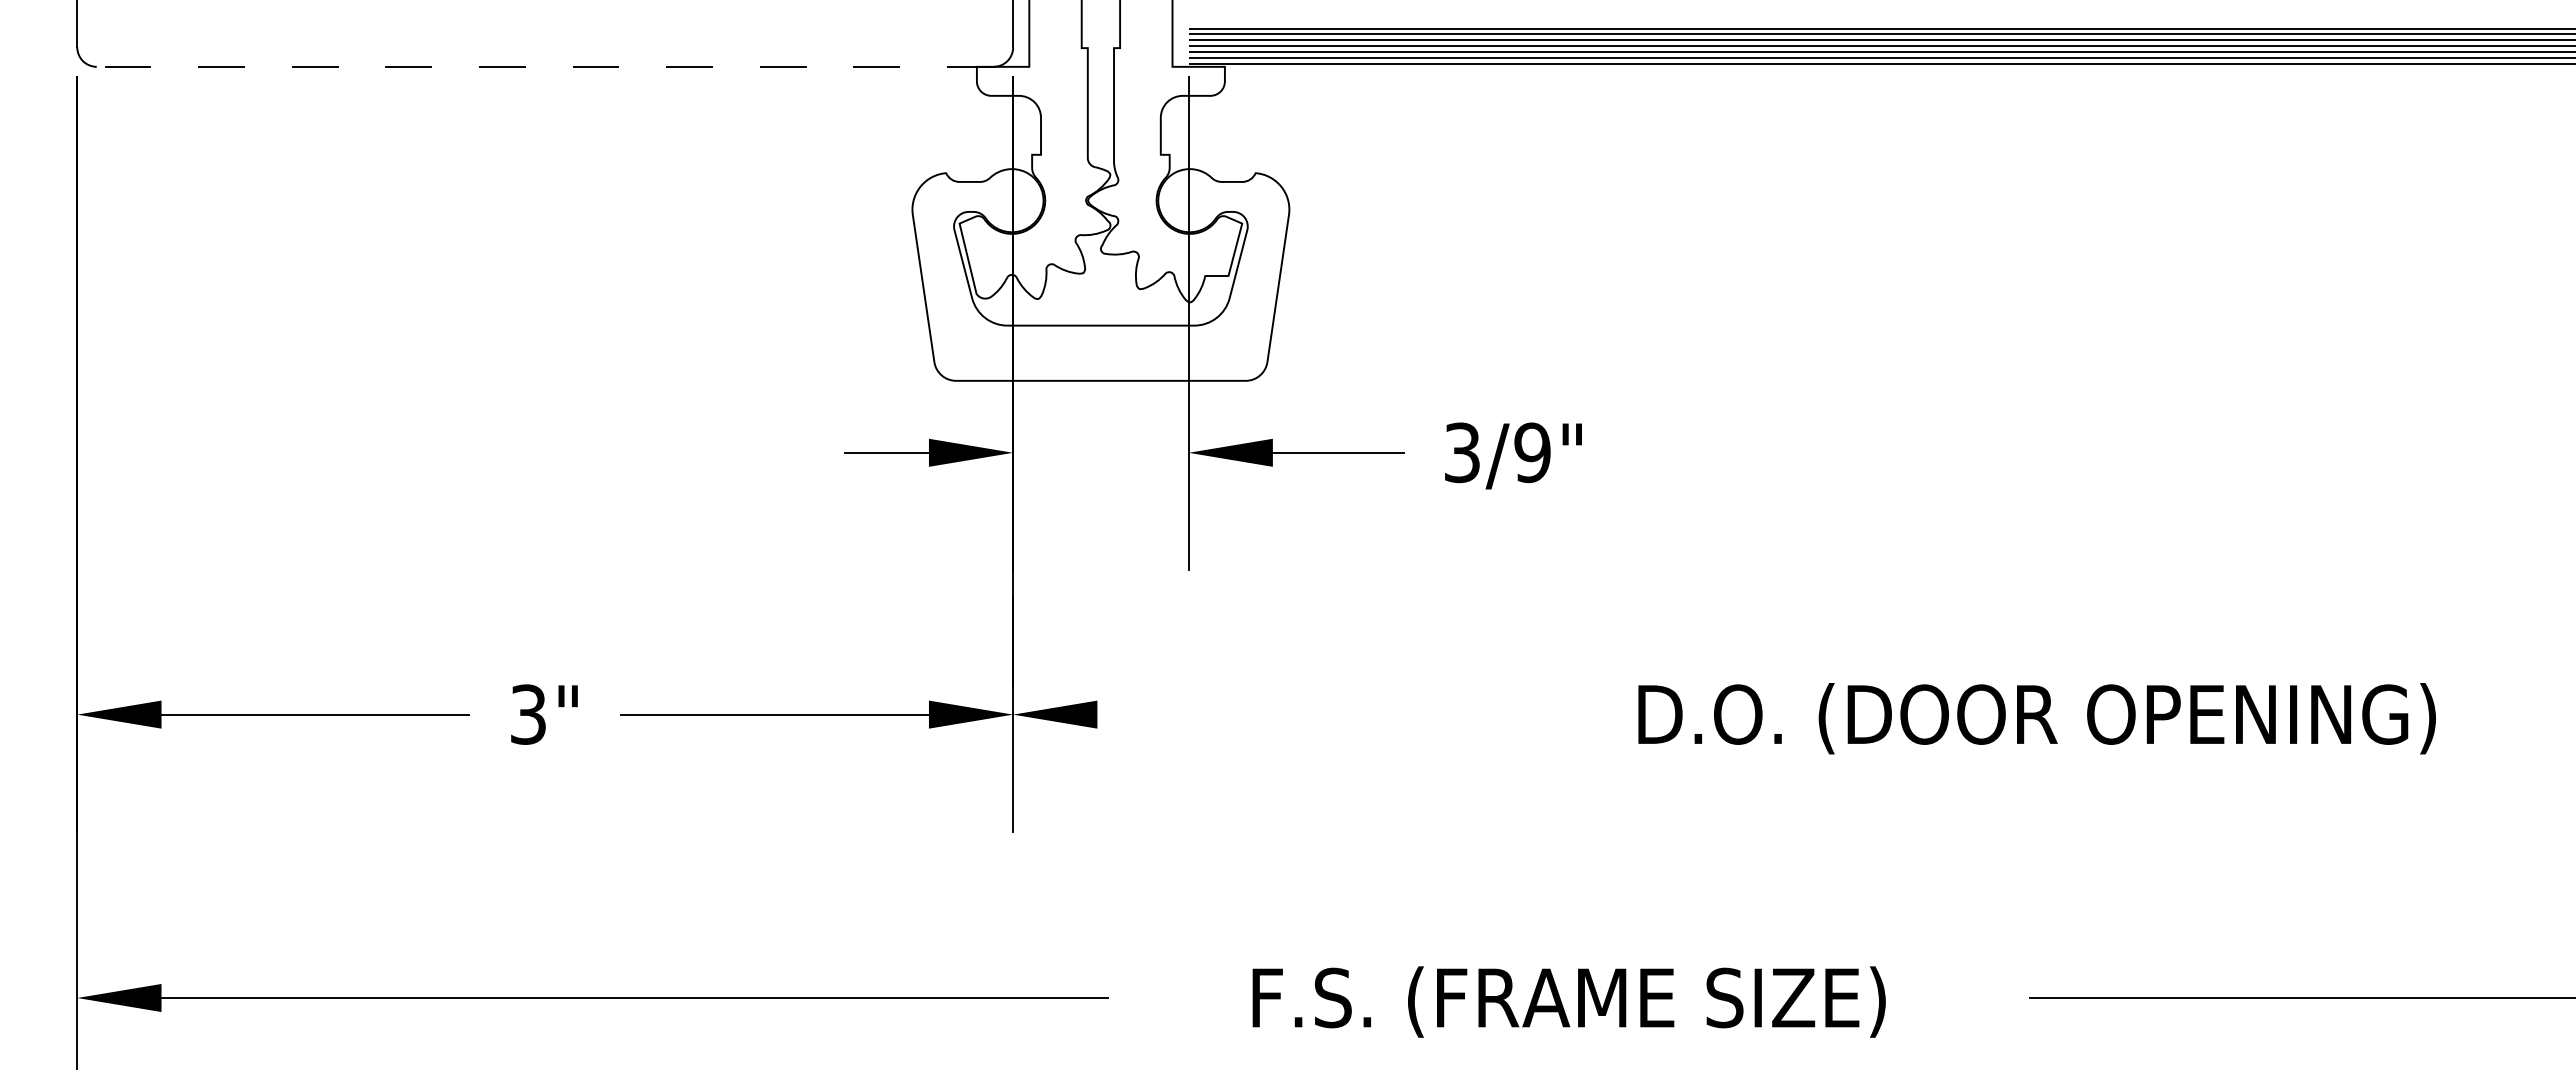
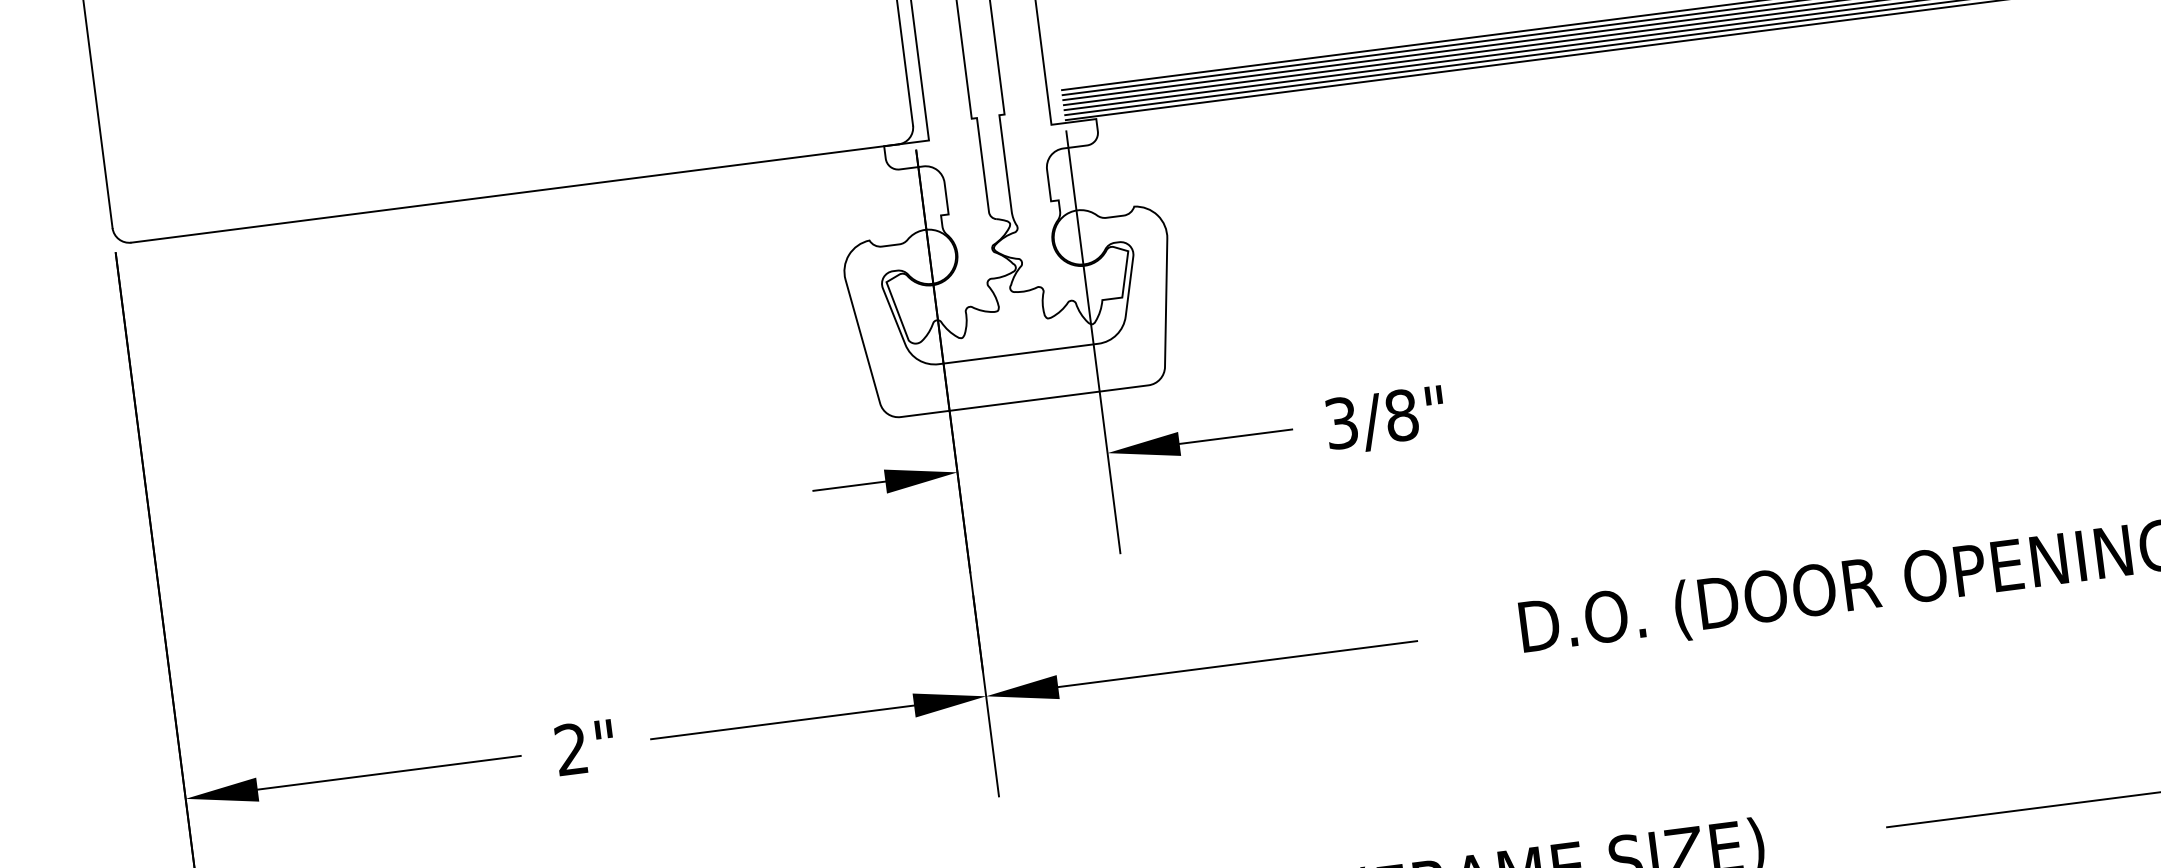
line: (544, 66) -> (514, 193), dashed -> solid
text: (1532, 452) -> (1401, 415), 3/9" -> 3/8"
text: (528, 714) -> (571, 749), 3" -> 2"
line: (1307, 714) -> (1237, 663), added

